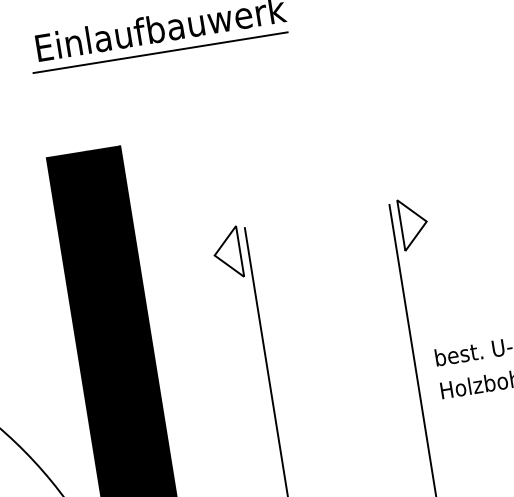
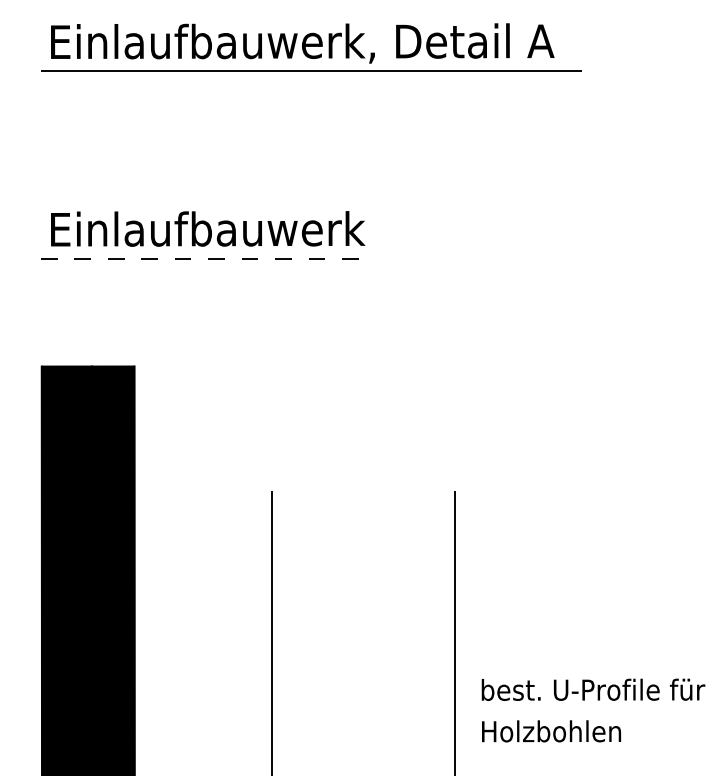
line: (160, 52) -> (202, 258), solid -> dashed
part: (413, 223) -> (481, 519), removed
part: (227, 253) -> (245, 519), removed

